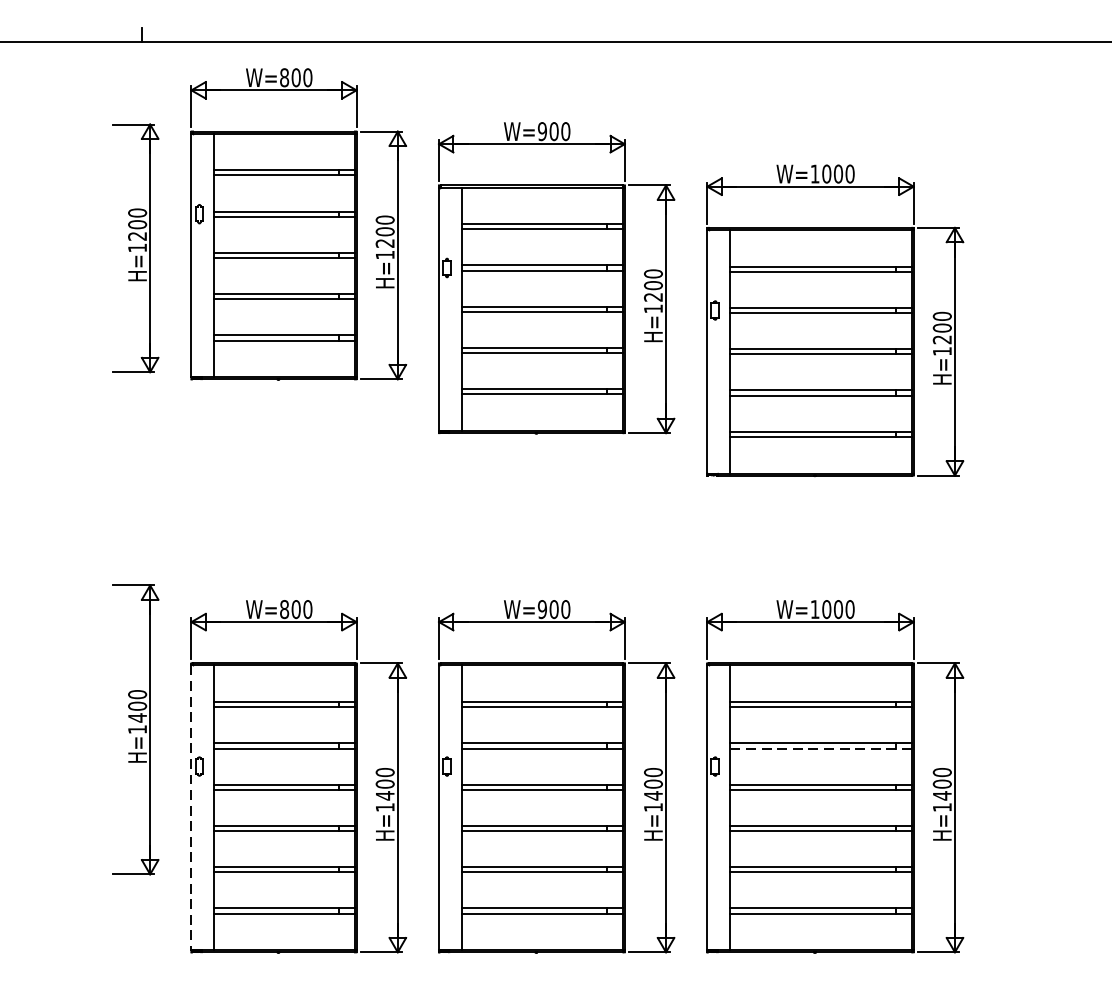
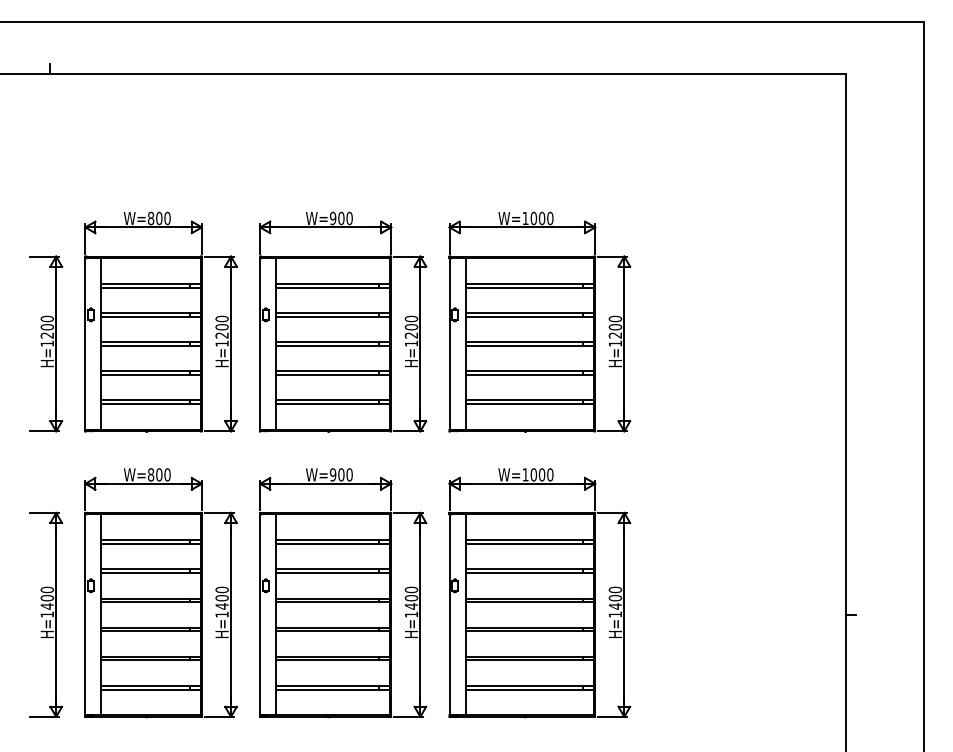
part: (297, 223) -> (160, 321), moved
part: (136, 247) -> (46, 343), moved
part: (557, 277) -> (343, 321), moved
part: (834, 319) -> (539, 321), moved
part: (136, 729) -> (46, 614), moved
line: (820, 749) -> (529, 573), dashed -> solid
line: (191, 807) -> (85, 614), dashed -> solid

